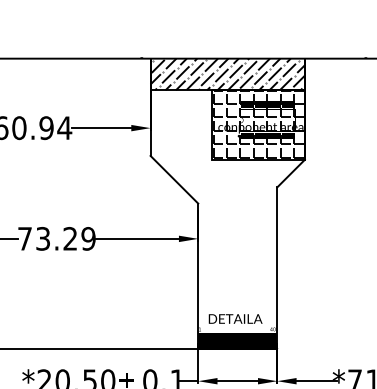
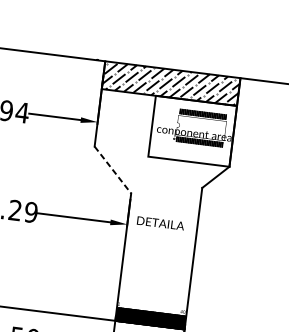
hatch: (258, 123) -> (192, 129), removed
line: (174, 179) -> (113, 169), solid -> dashed
text: (235, 318) -> (160, 222), moved

